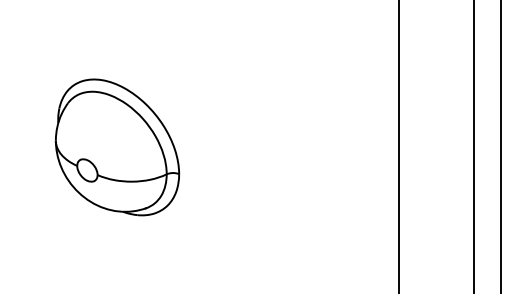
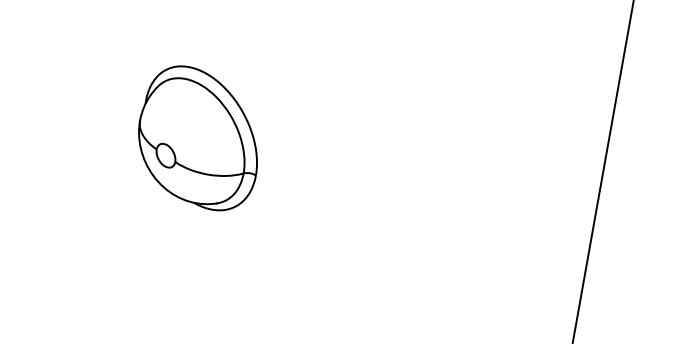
part: (116, 147) -> (198, 138), size x0.7

